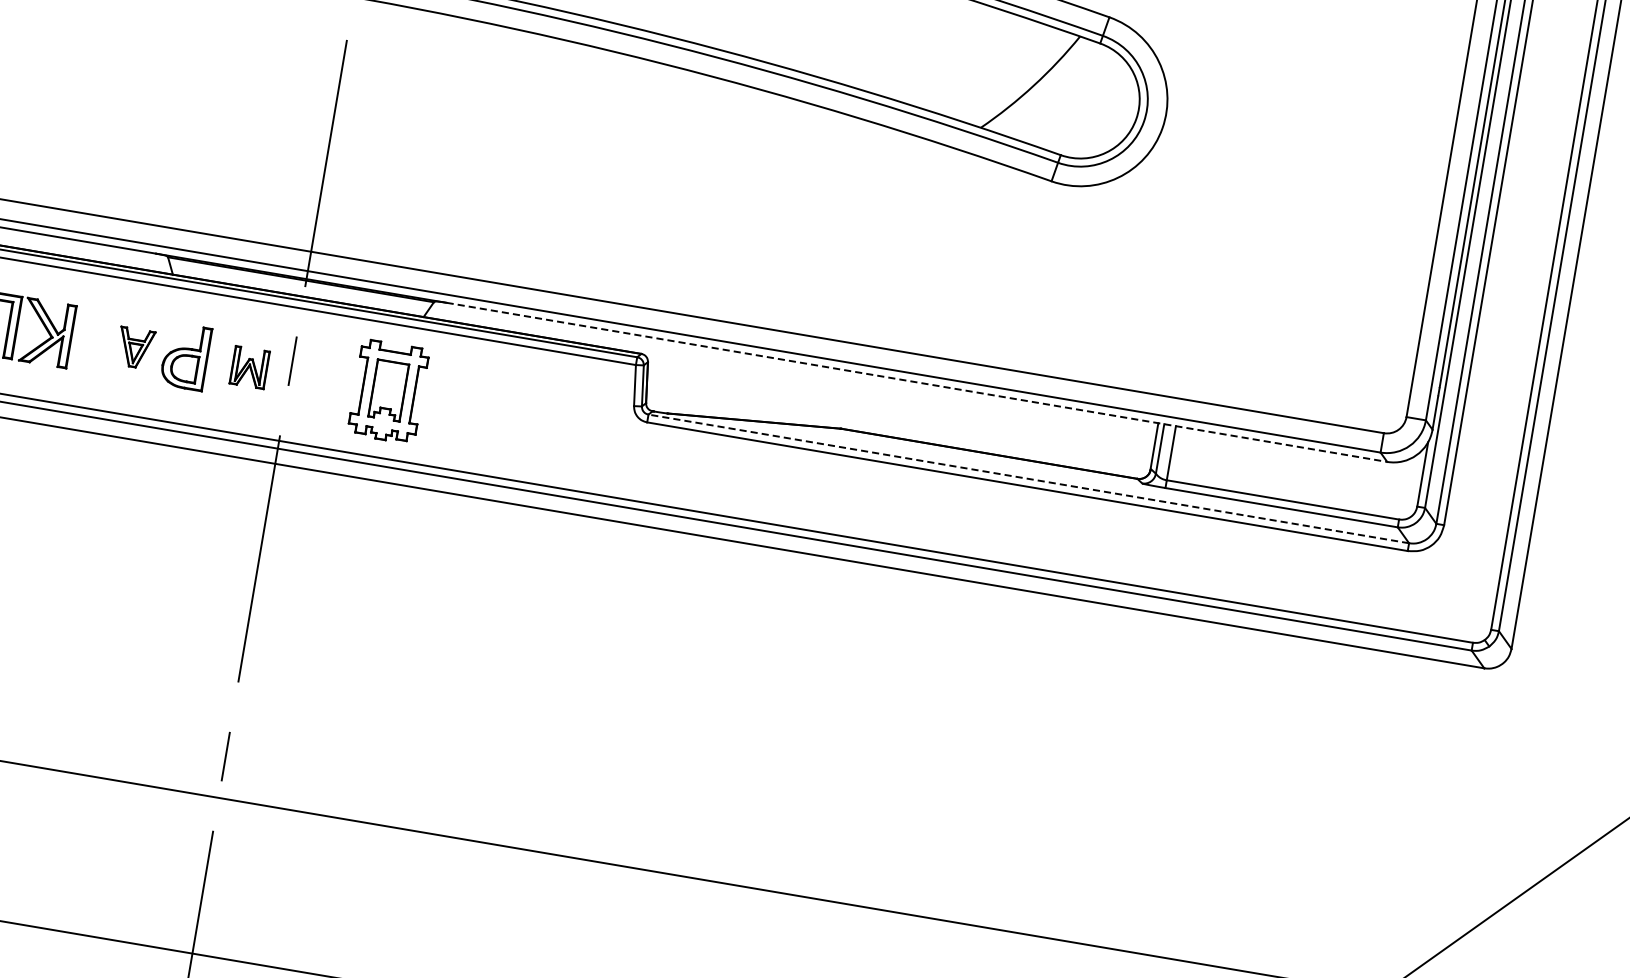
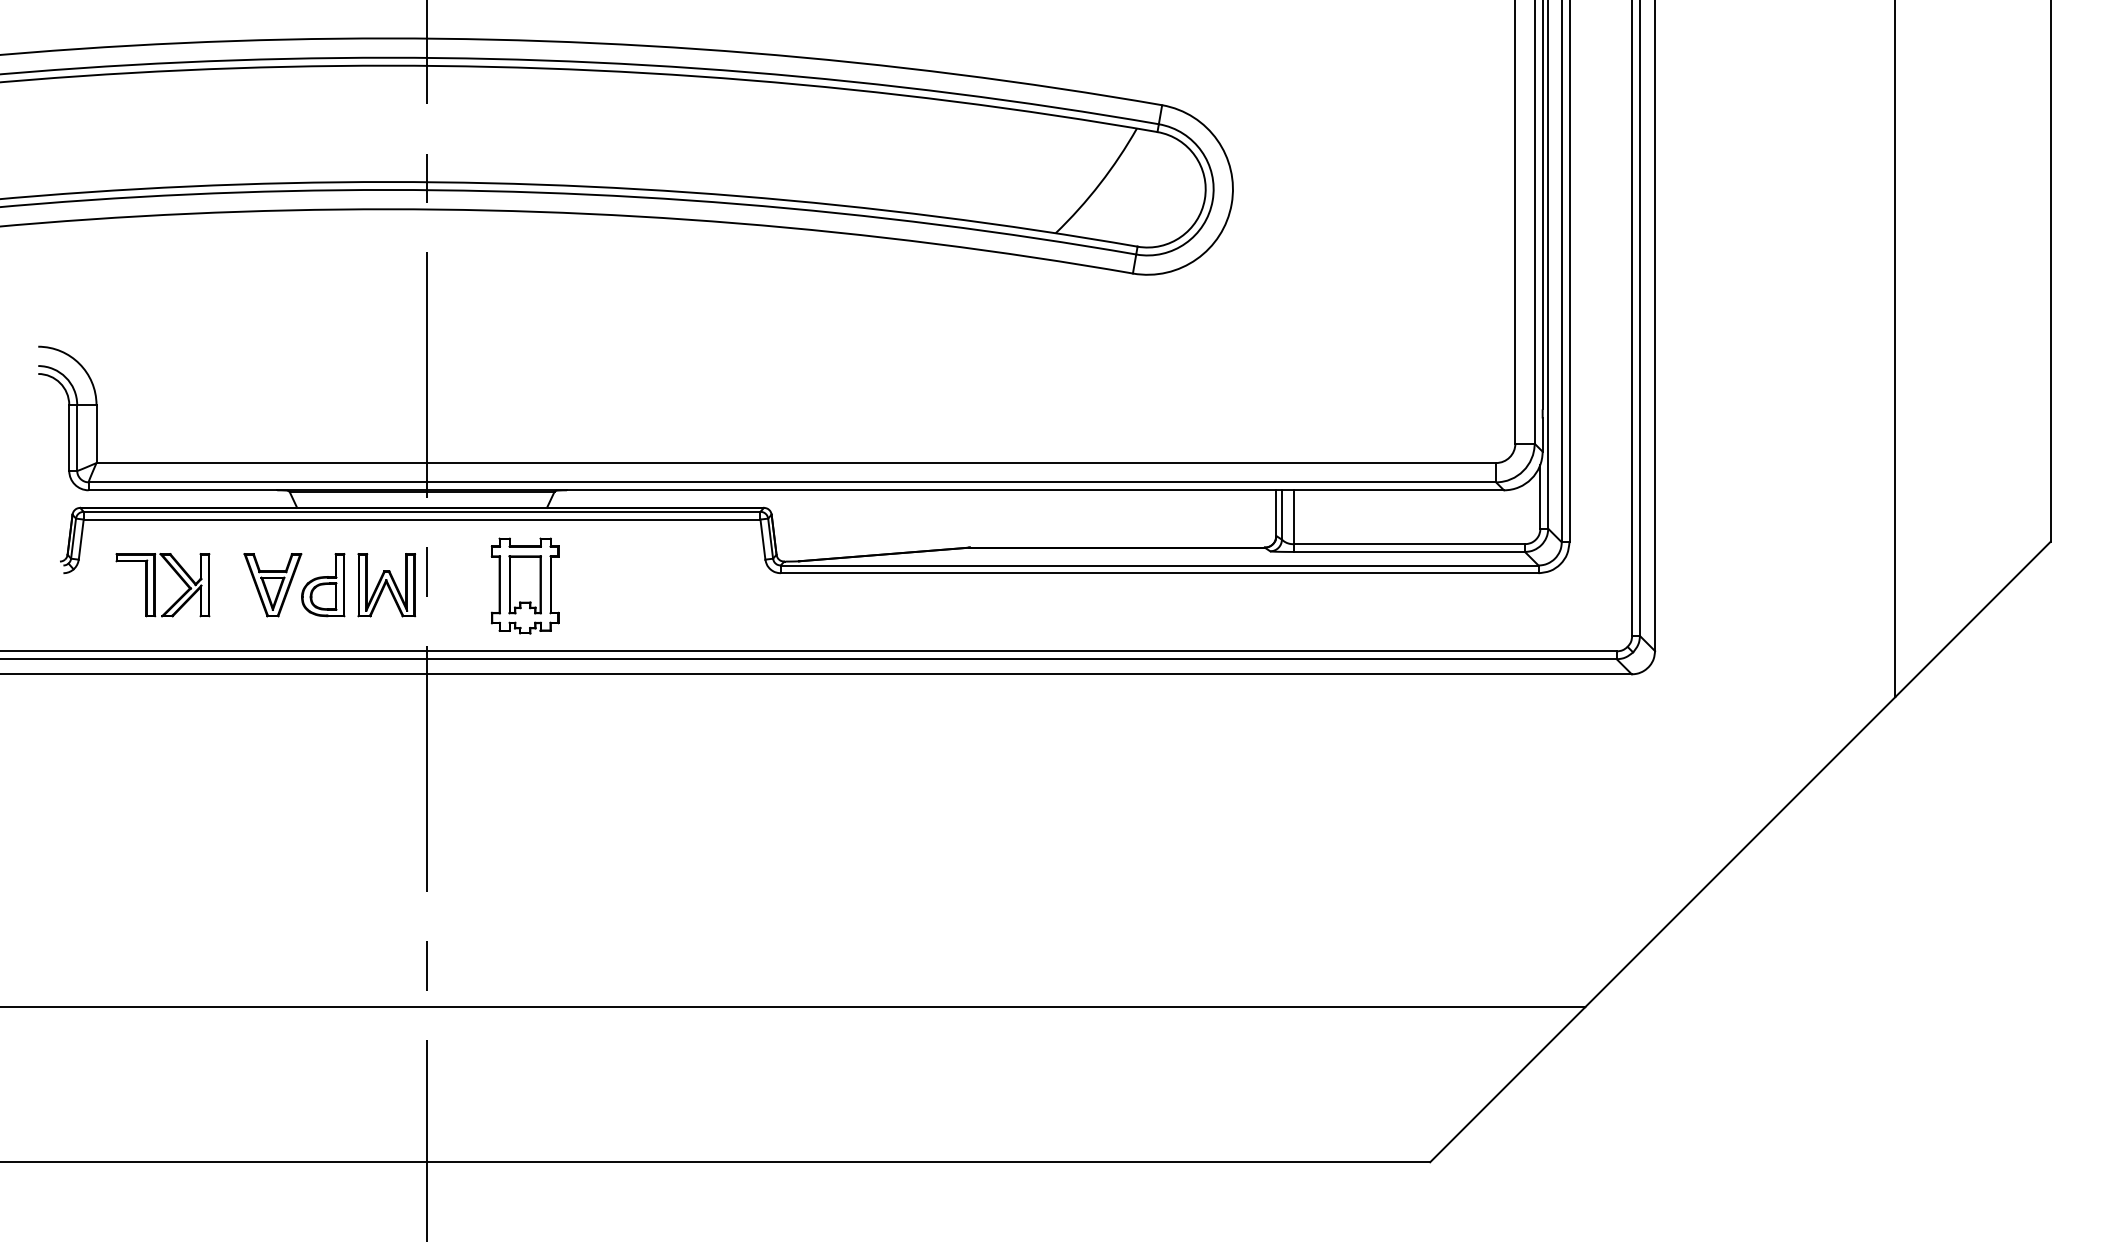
part: (134, 348) -> (272, 585), size x1.67
part: (249, 367) -> (386, 585), size x1.67
line: (916, 382) -> (1035, 490), dashed -> solid
line: (1028, 478) -> (1159, 565), dashed -> solid

